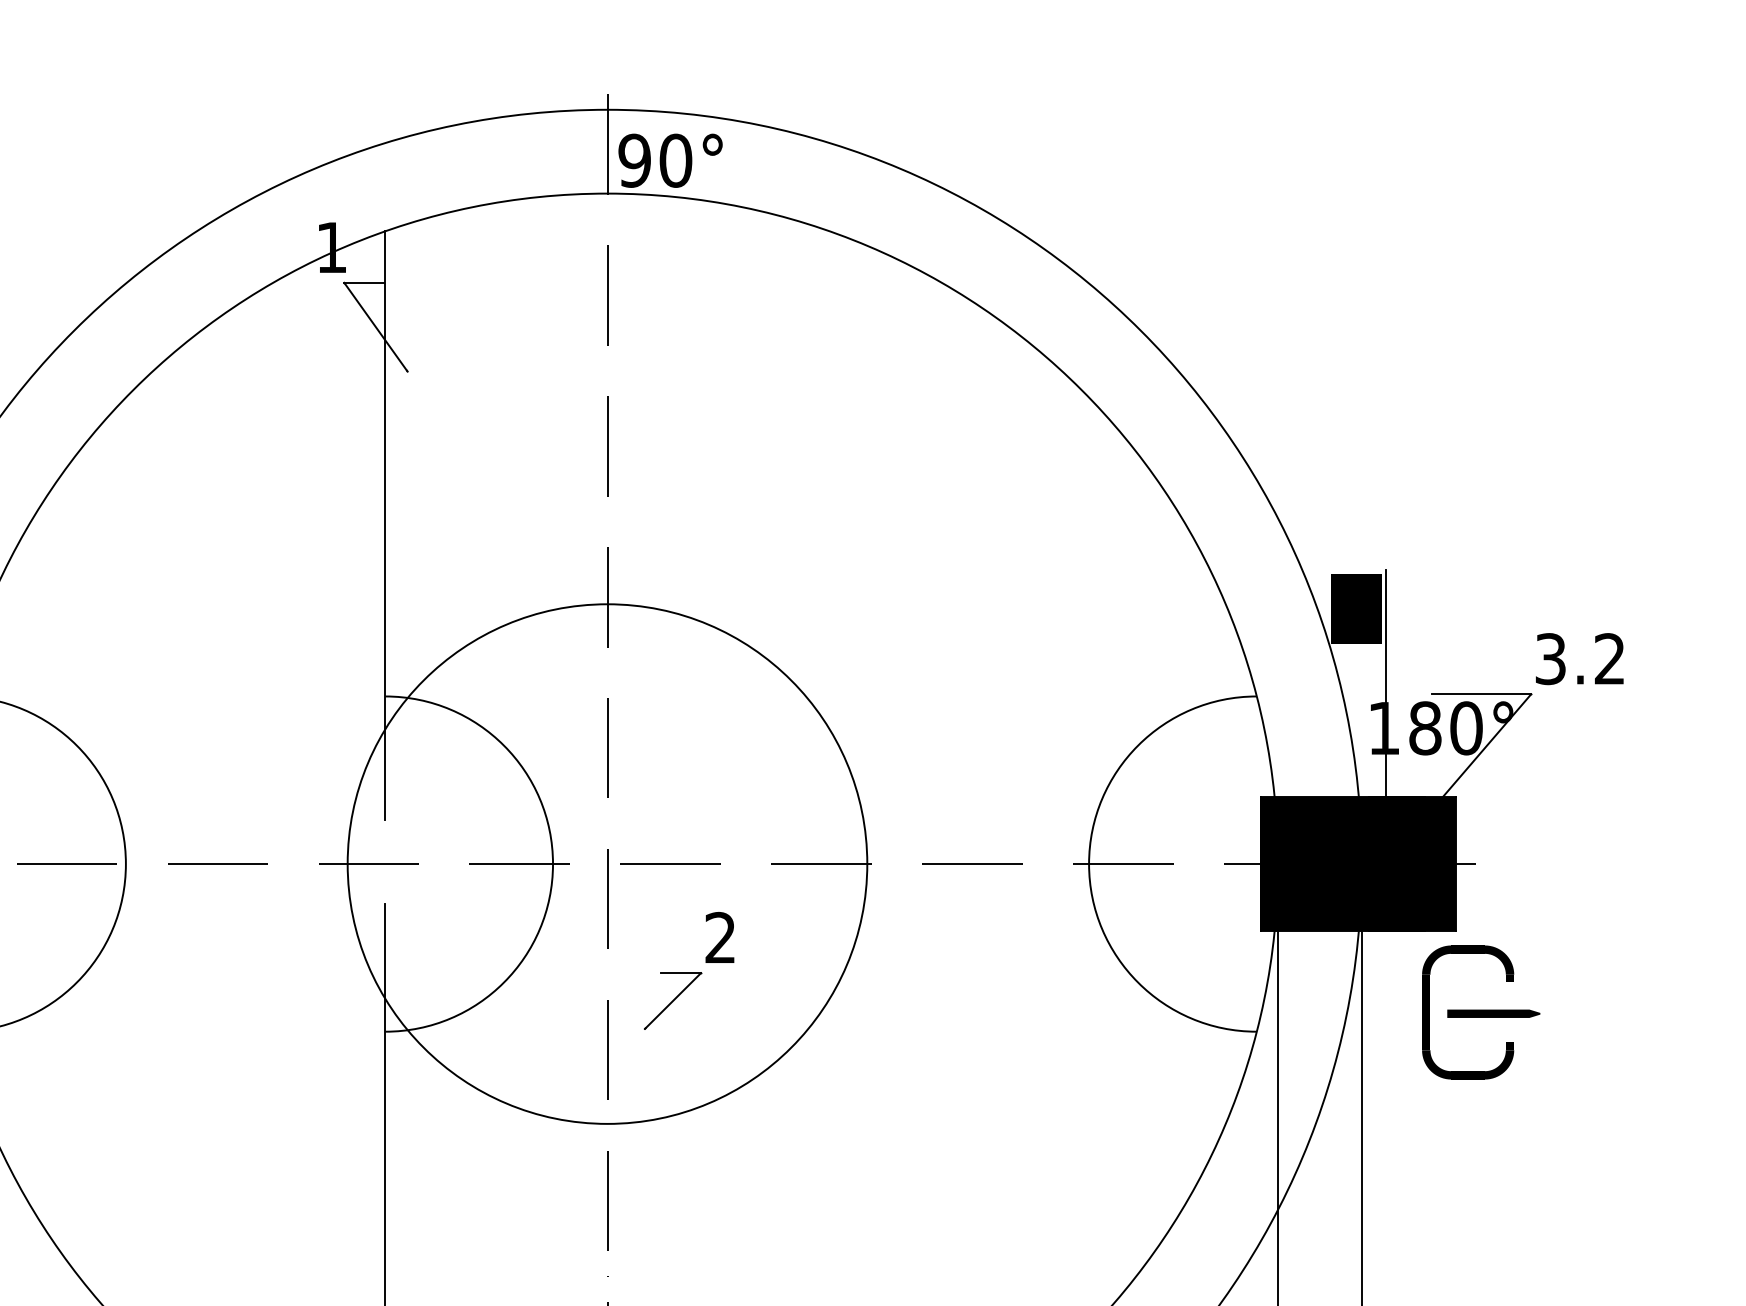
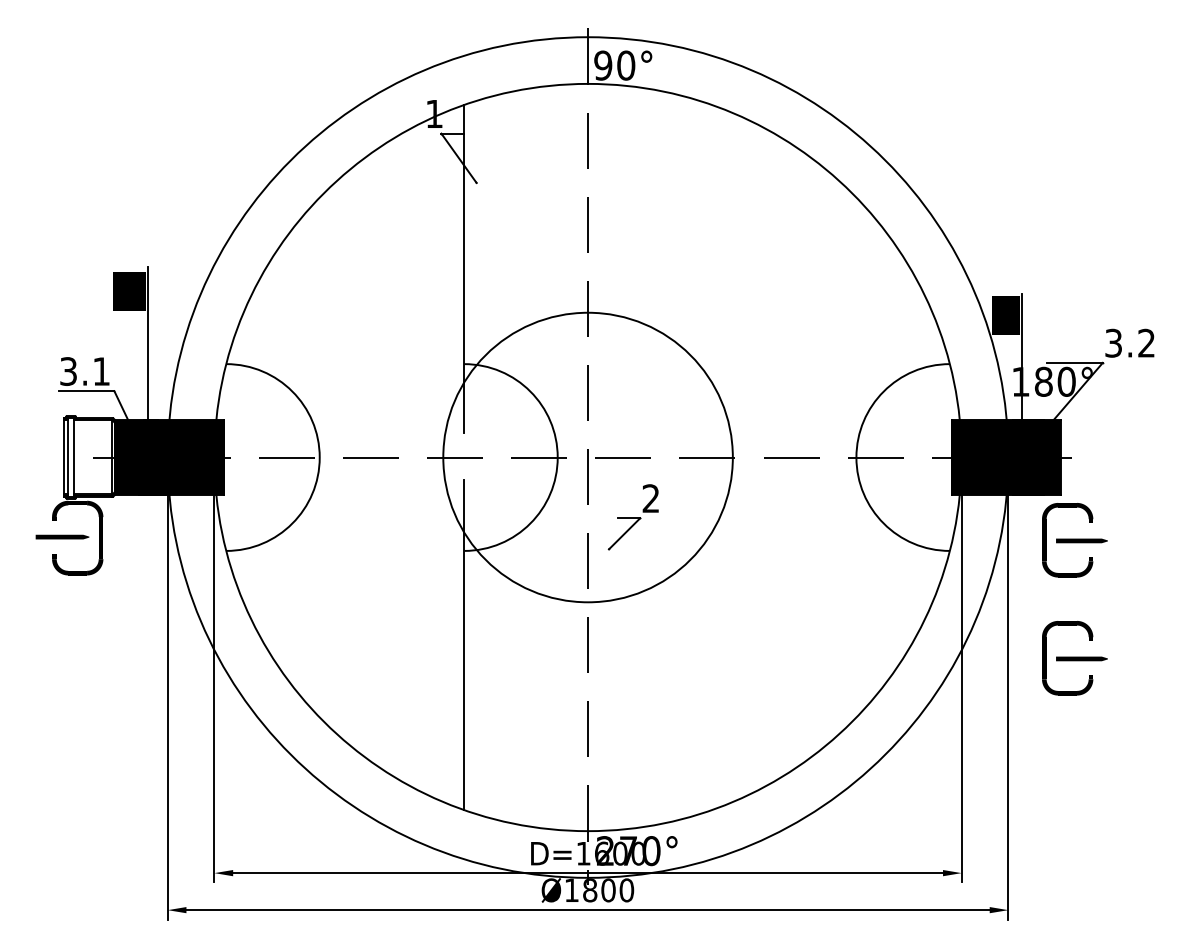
part: (1480, 1224) -> (1074, 658), added

